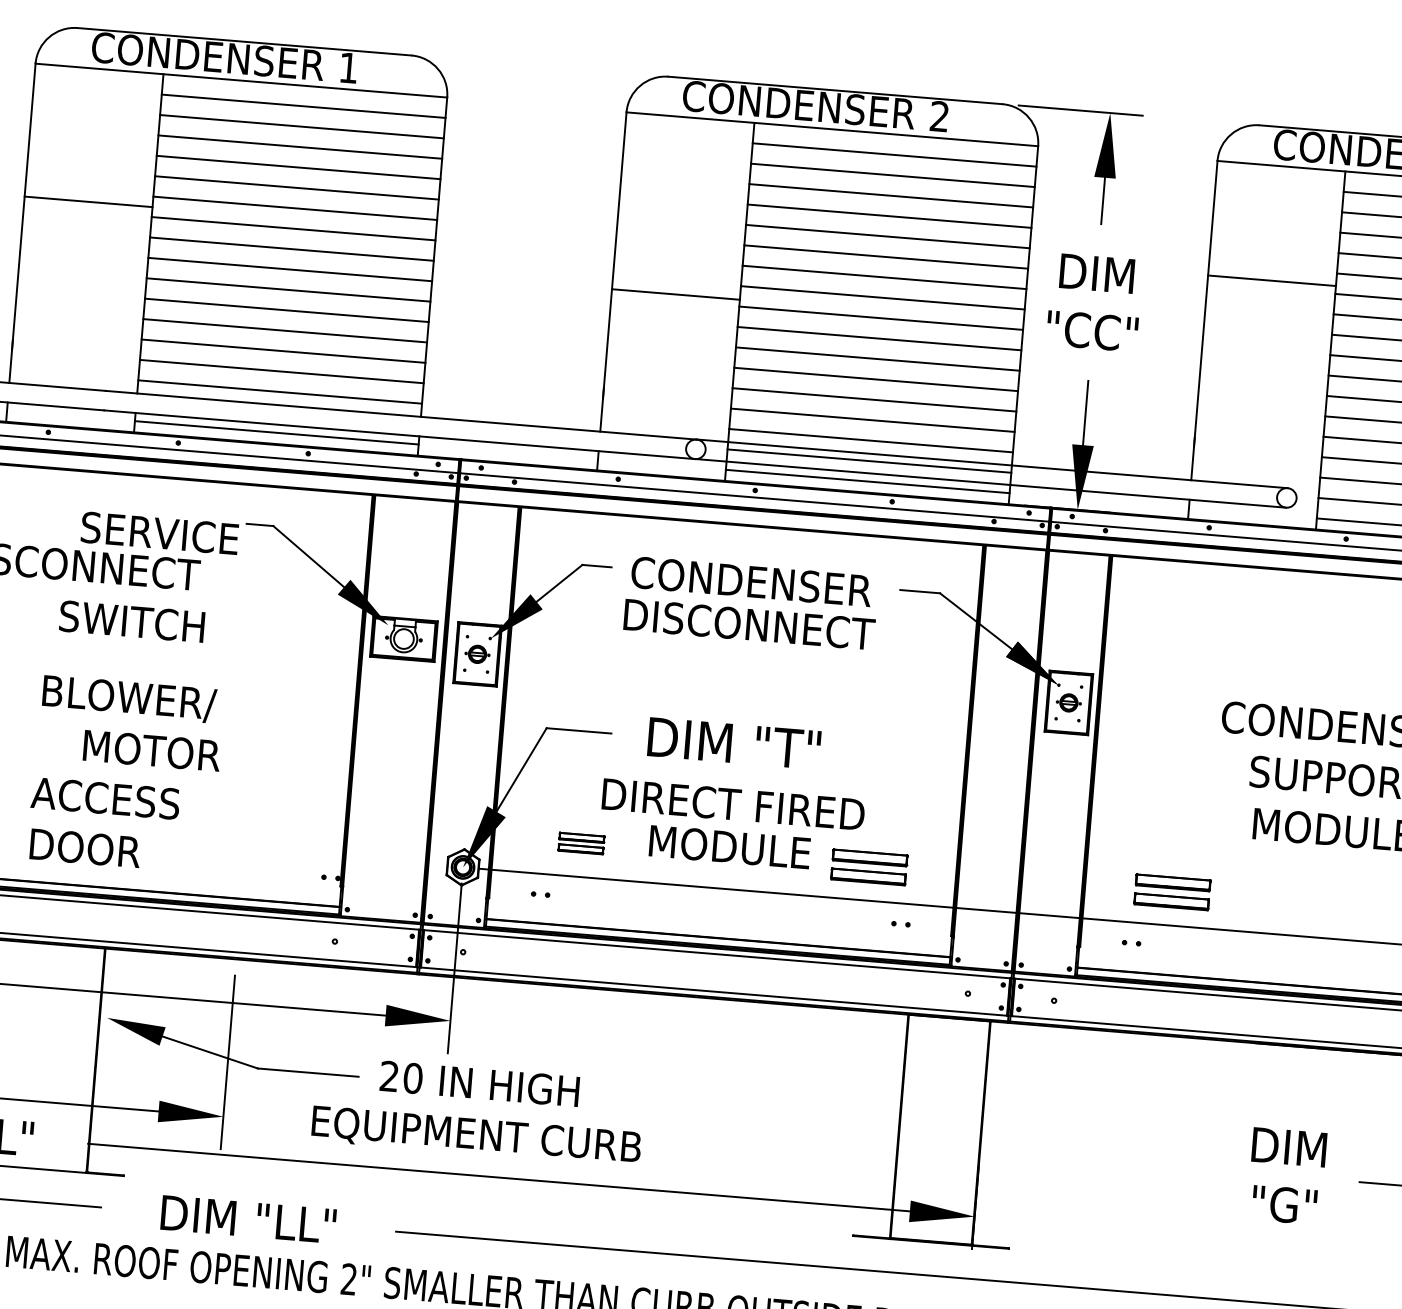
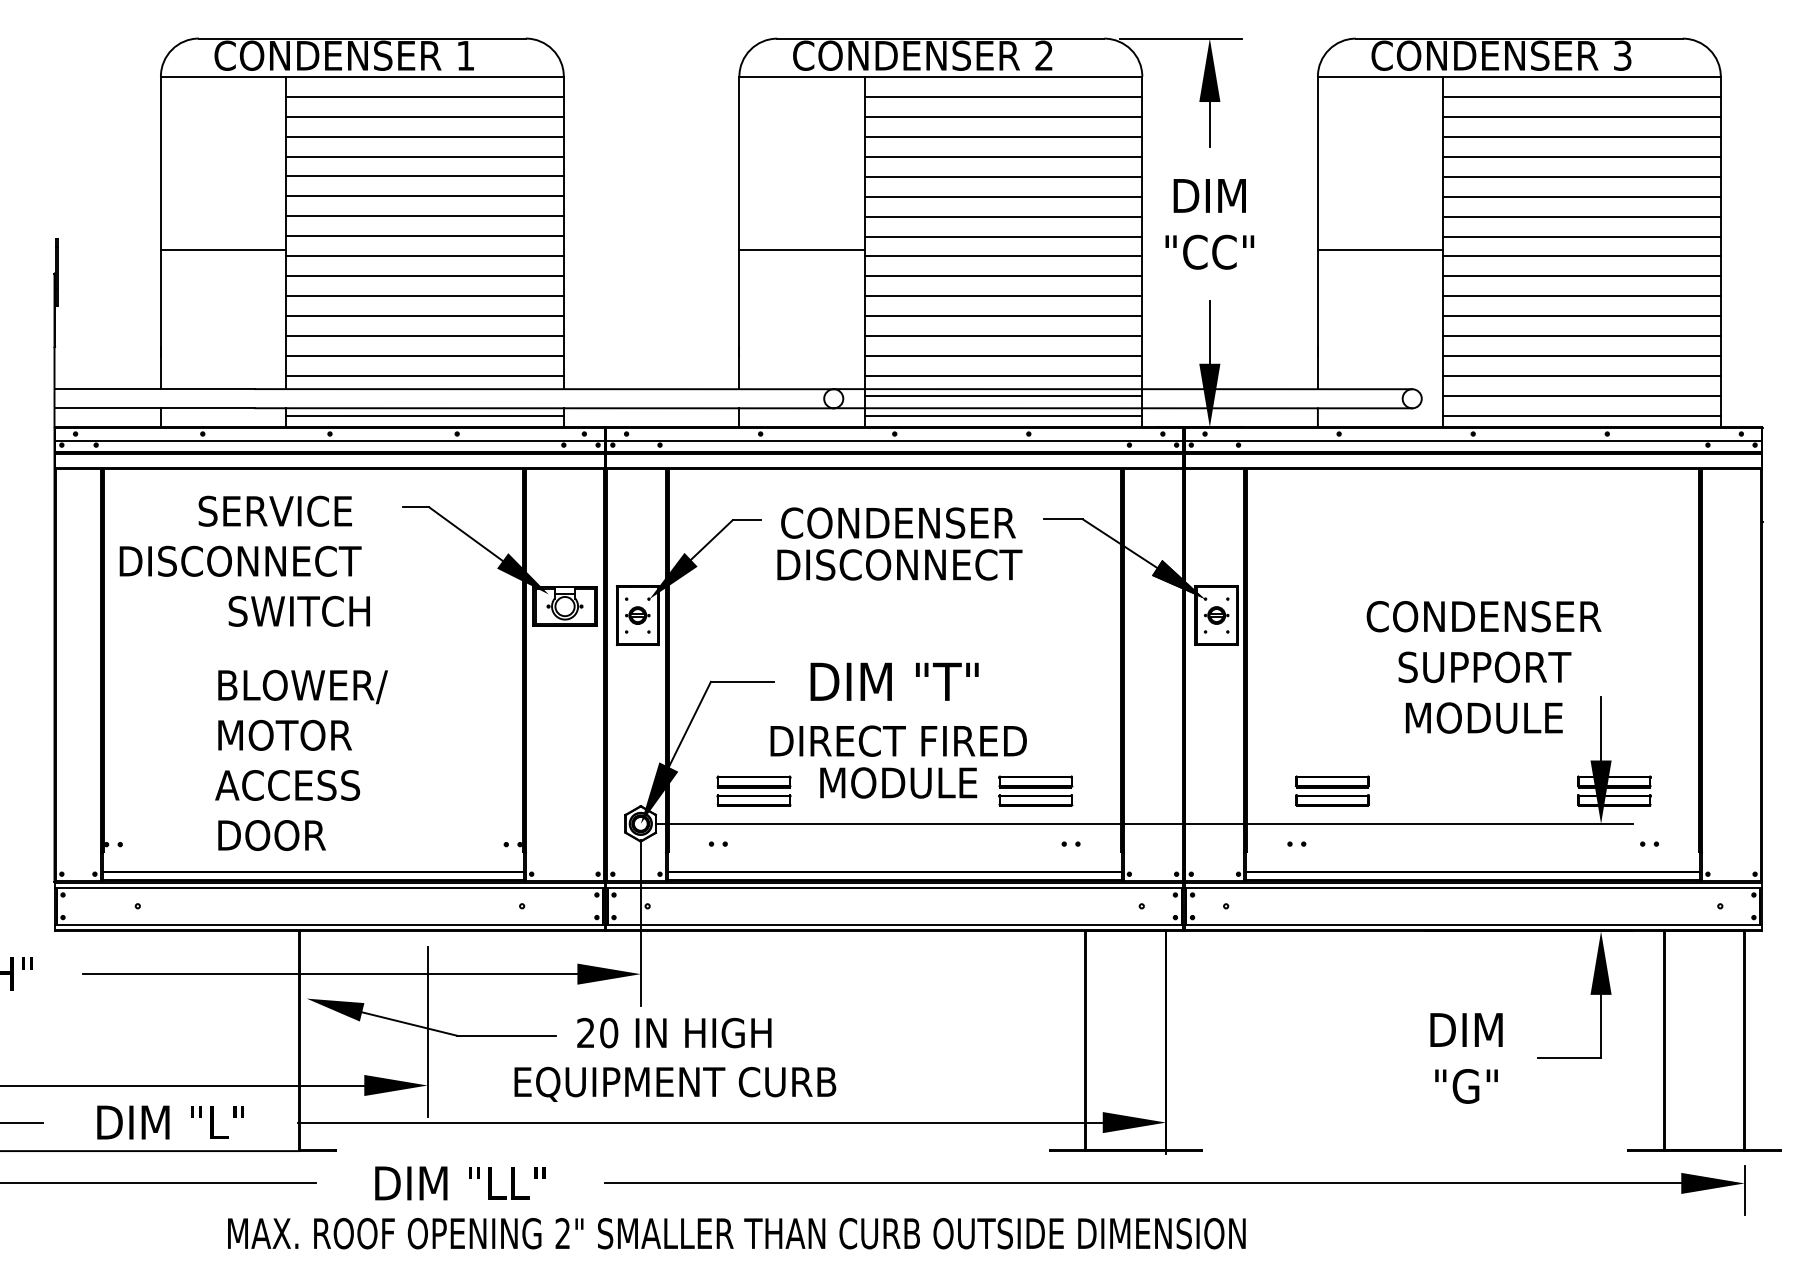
line: (88, 201) -> (223, 249), moved
line: (1272, 280) -> (1380, 249), moved
text: (159, 532) -> (274, 510), moved
text: (151, 750) -> (284, 735), moved
part: (581, 842) -> (753, 790), size x1.67

